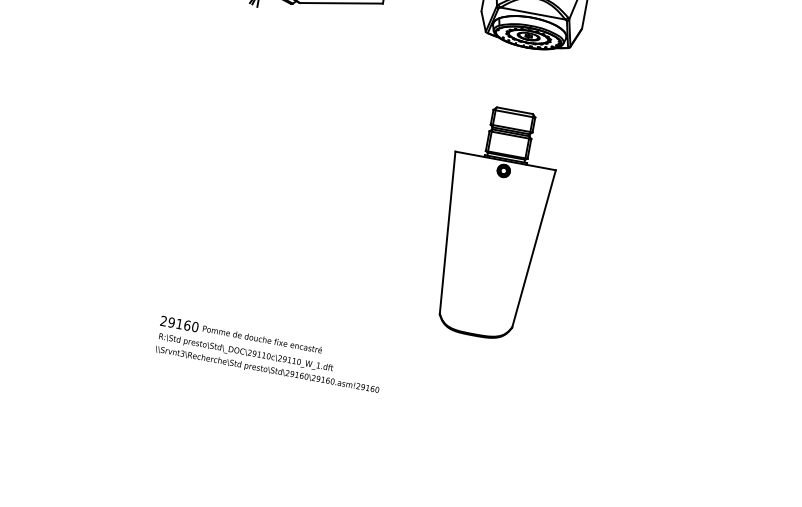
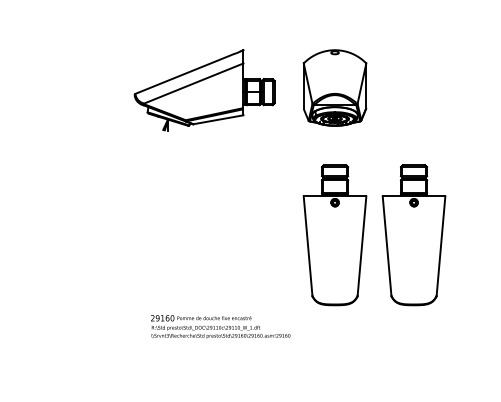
part: (619, 246) -> (413, 235), added
text: (269, 354) -> (220, 326), moved

